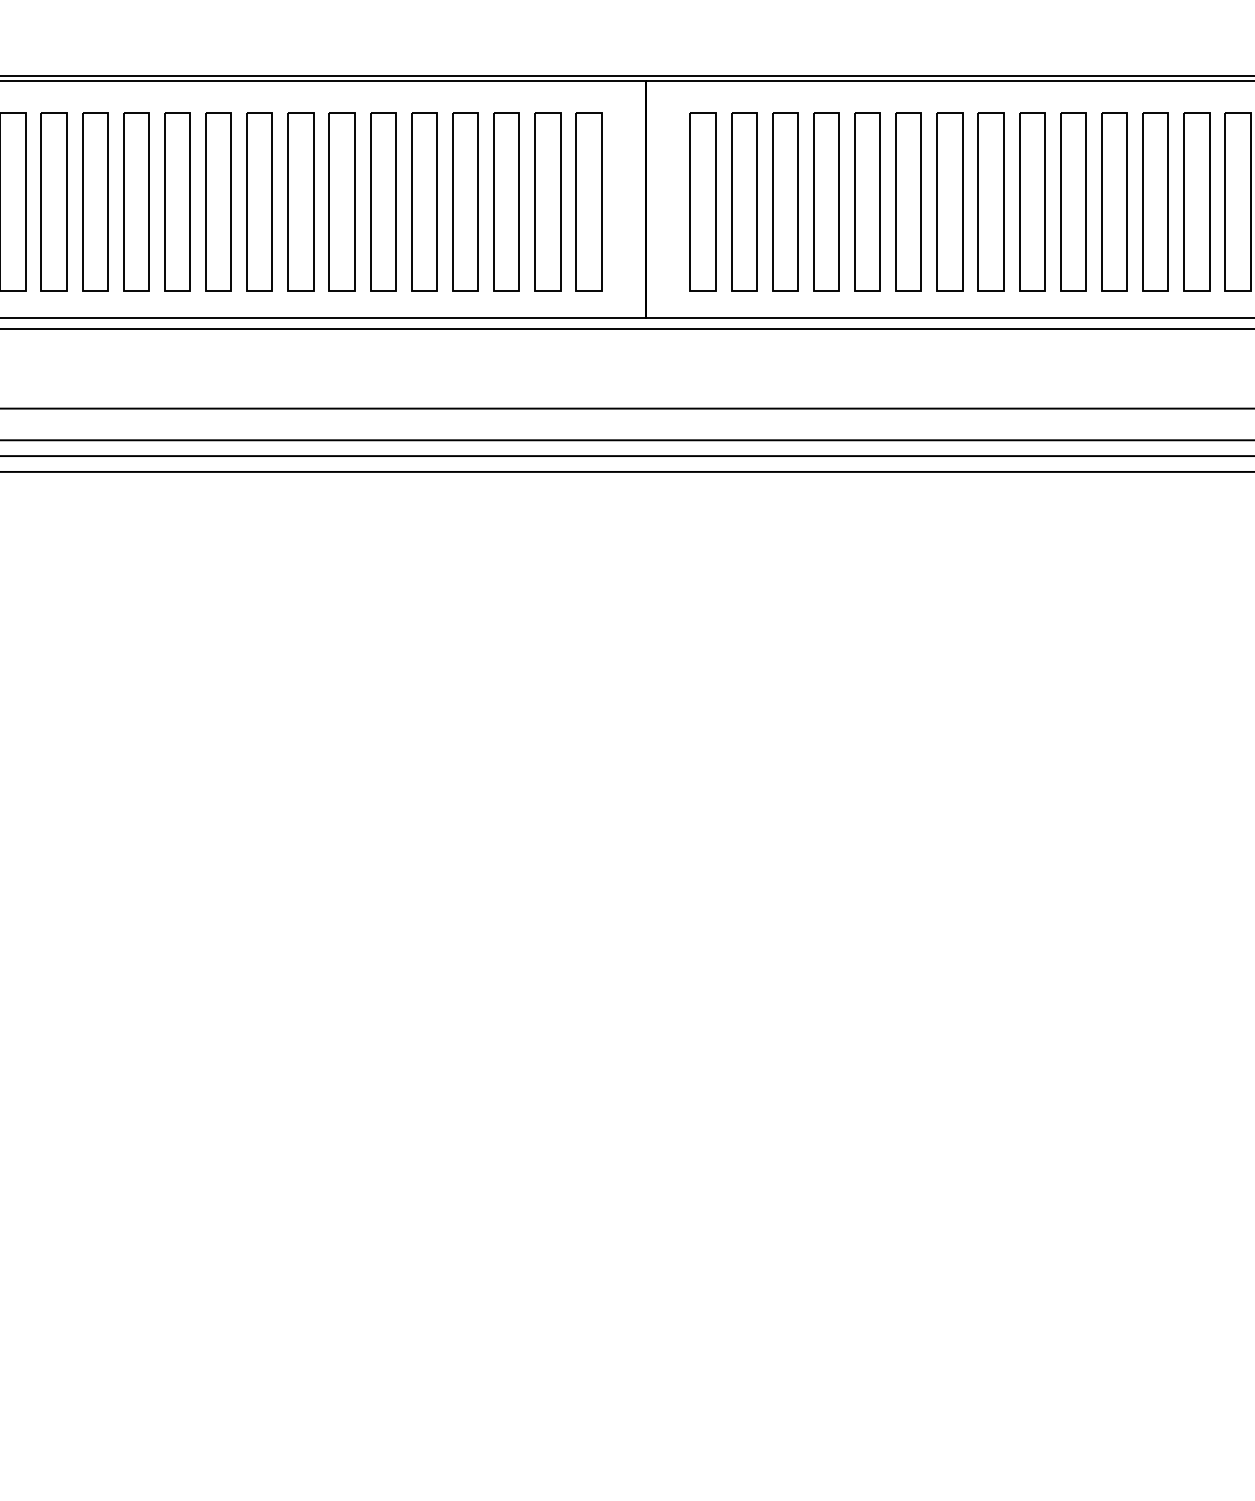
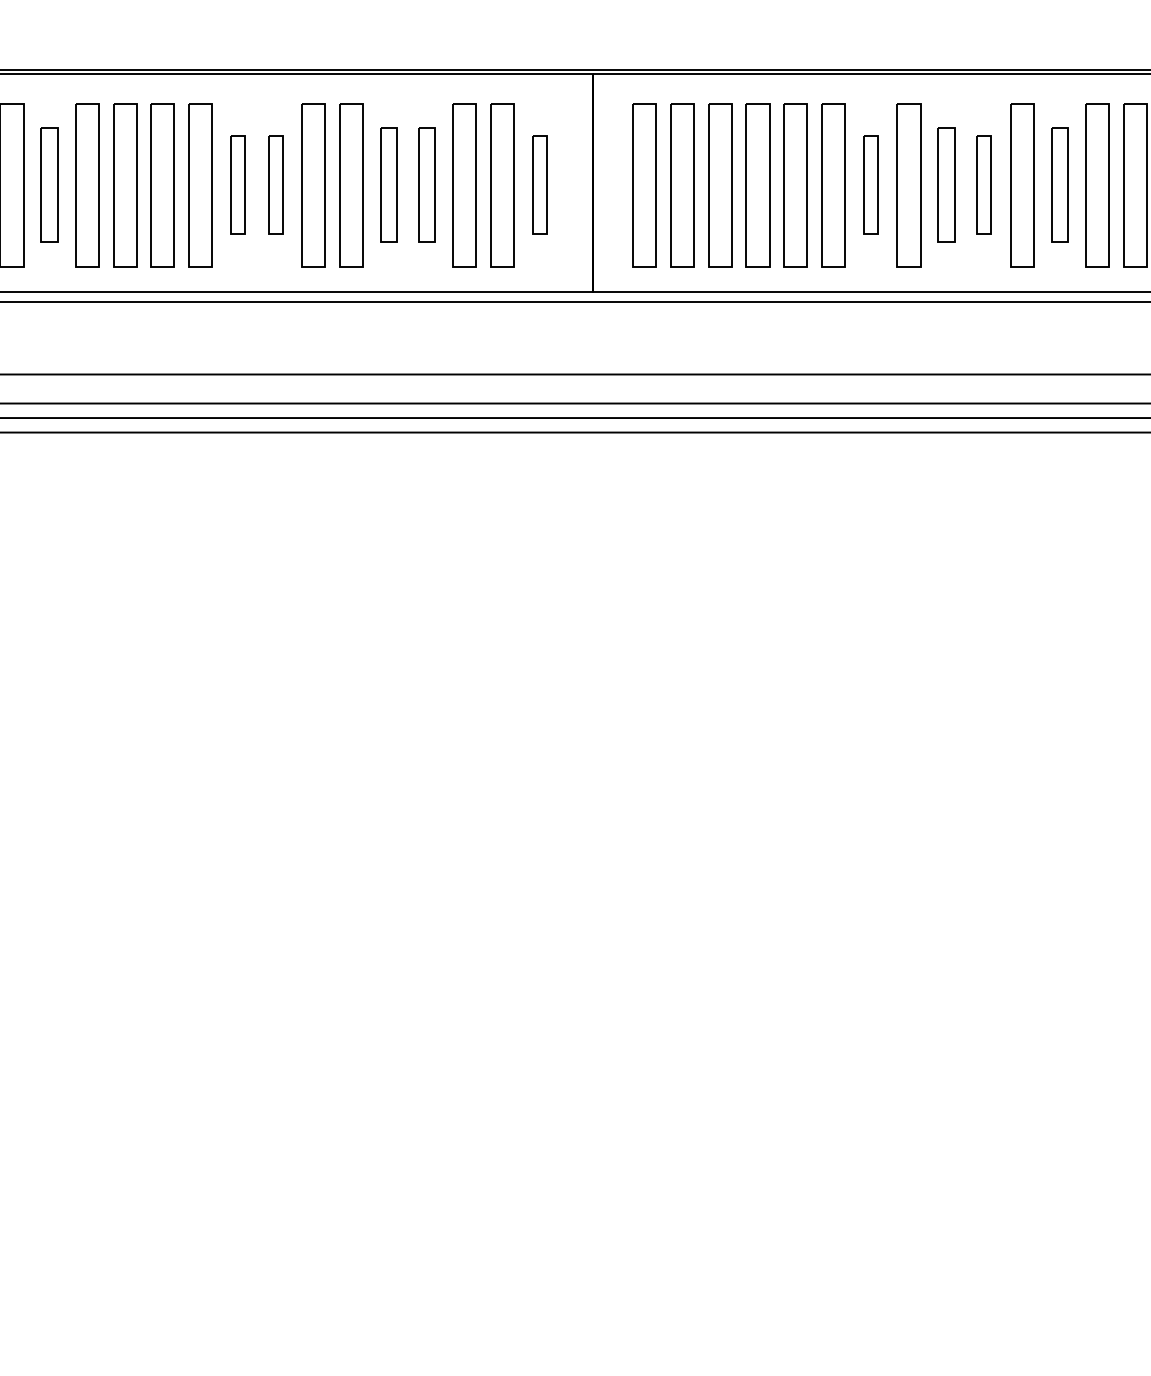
part: (53, 202) -> (49, 185), size x0.7
part: (260, 202) -> (238, 185), size x0.6
part: (300, 202) -> (275, 185), size x0.6
part: (424, 202) -> (389, 185), size x0.7
part: (465, 202) -> (426, 185), size x0.7
part: (589, 202) -> (540, 185), size x0.6
part: (950, 202) -> (871, 185), size x0.6
part: (1032, 202) -> (946, 185), size x0.7
part: (1073, 202) -> (984, 185), size x0.6
part: (1155, 202) -> (1059, 185), size x0.7

